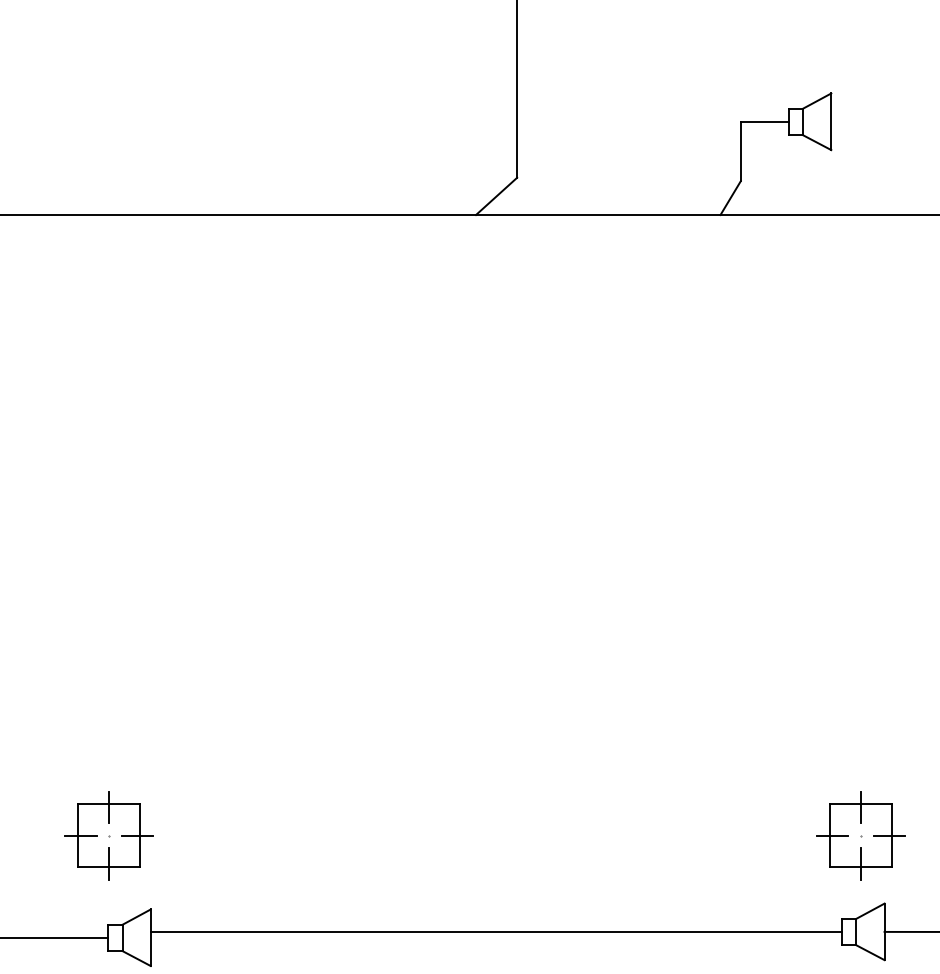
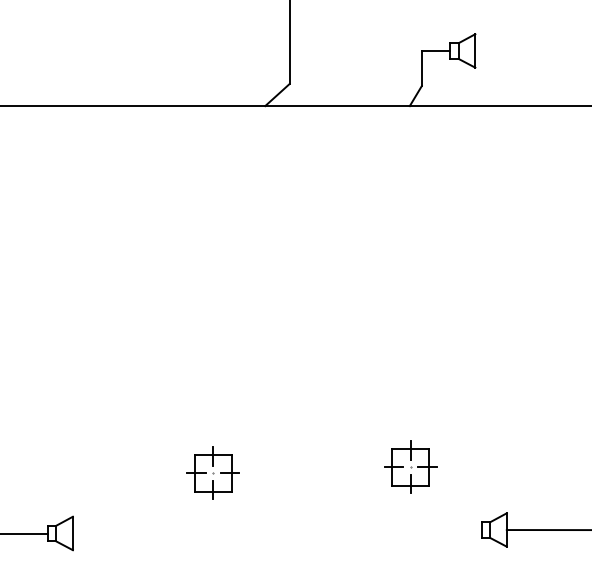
part: (107, 834) -> (212, 472), moved
part: (860, 834) -> (410, 466), moved
line: (495, 932) -> (276, 530), removed

